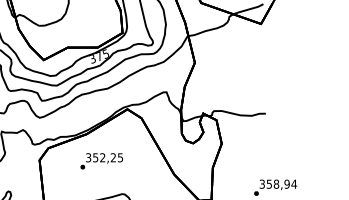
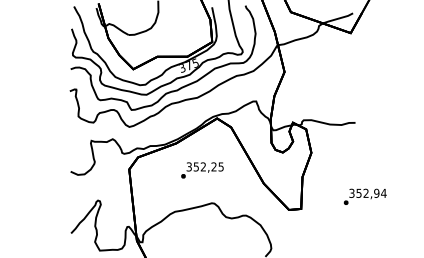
text: (101, 161) -> (202, 170), moved
text: (275, 184) -> (365, 193), 358,94 -> 352,94

